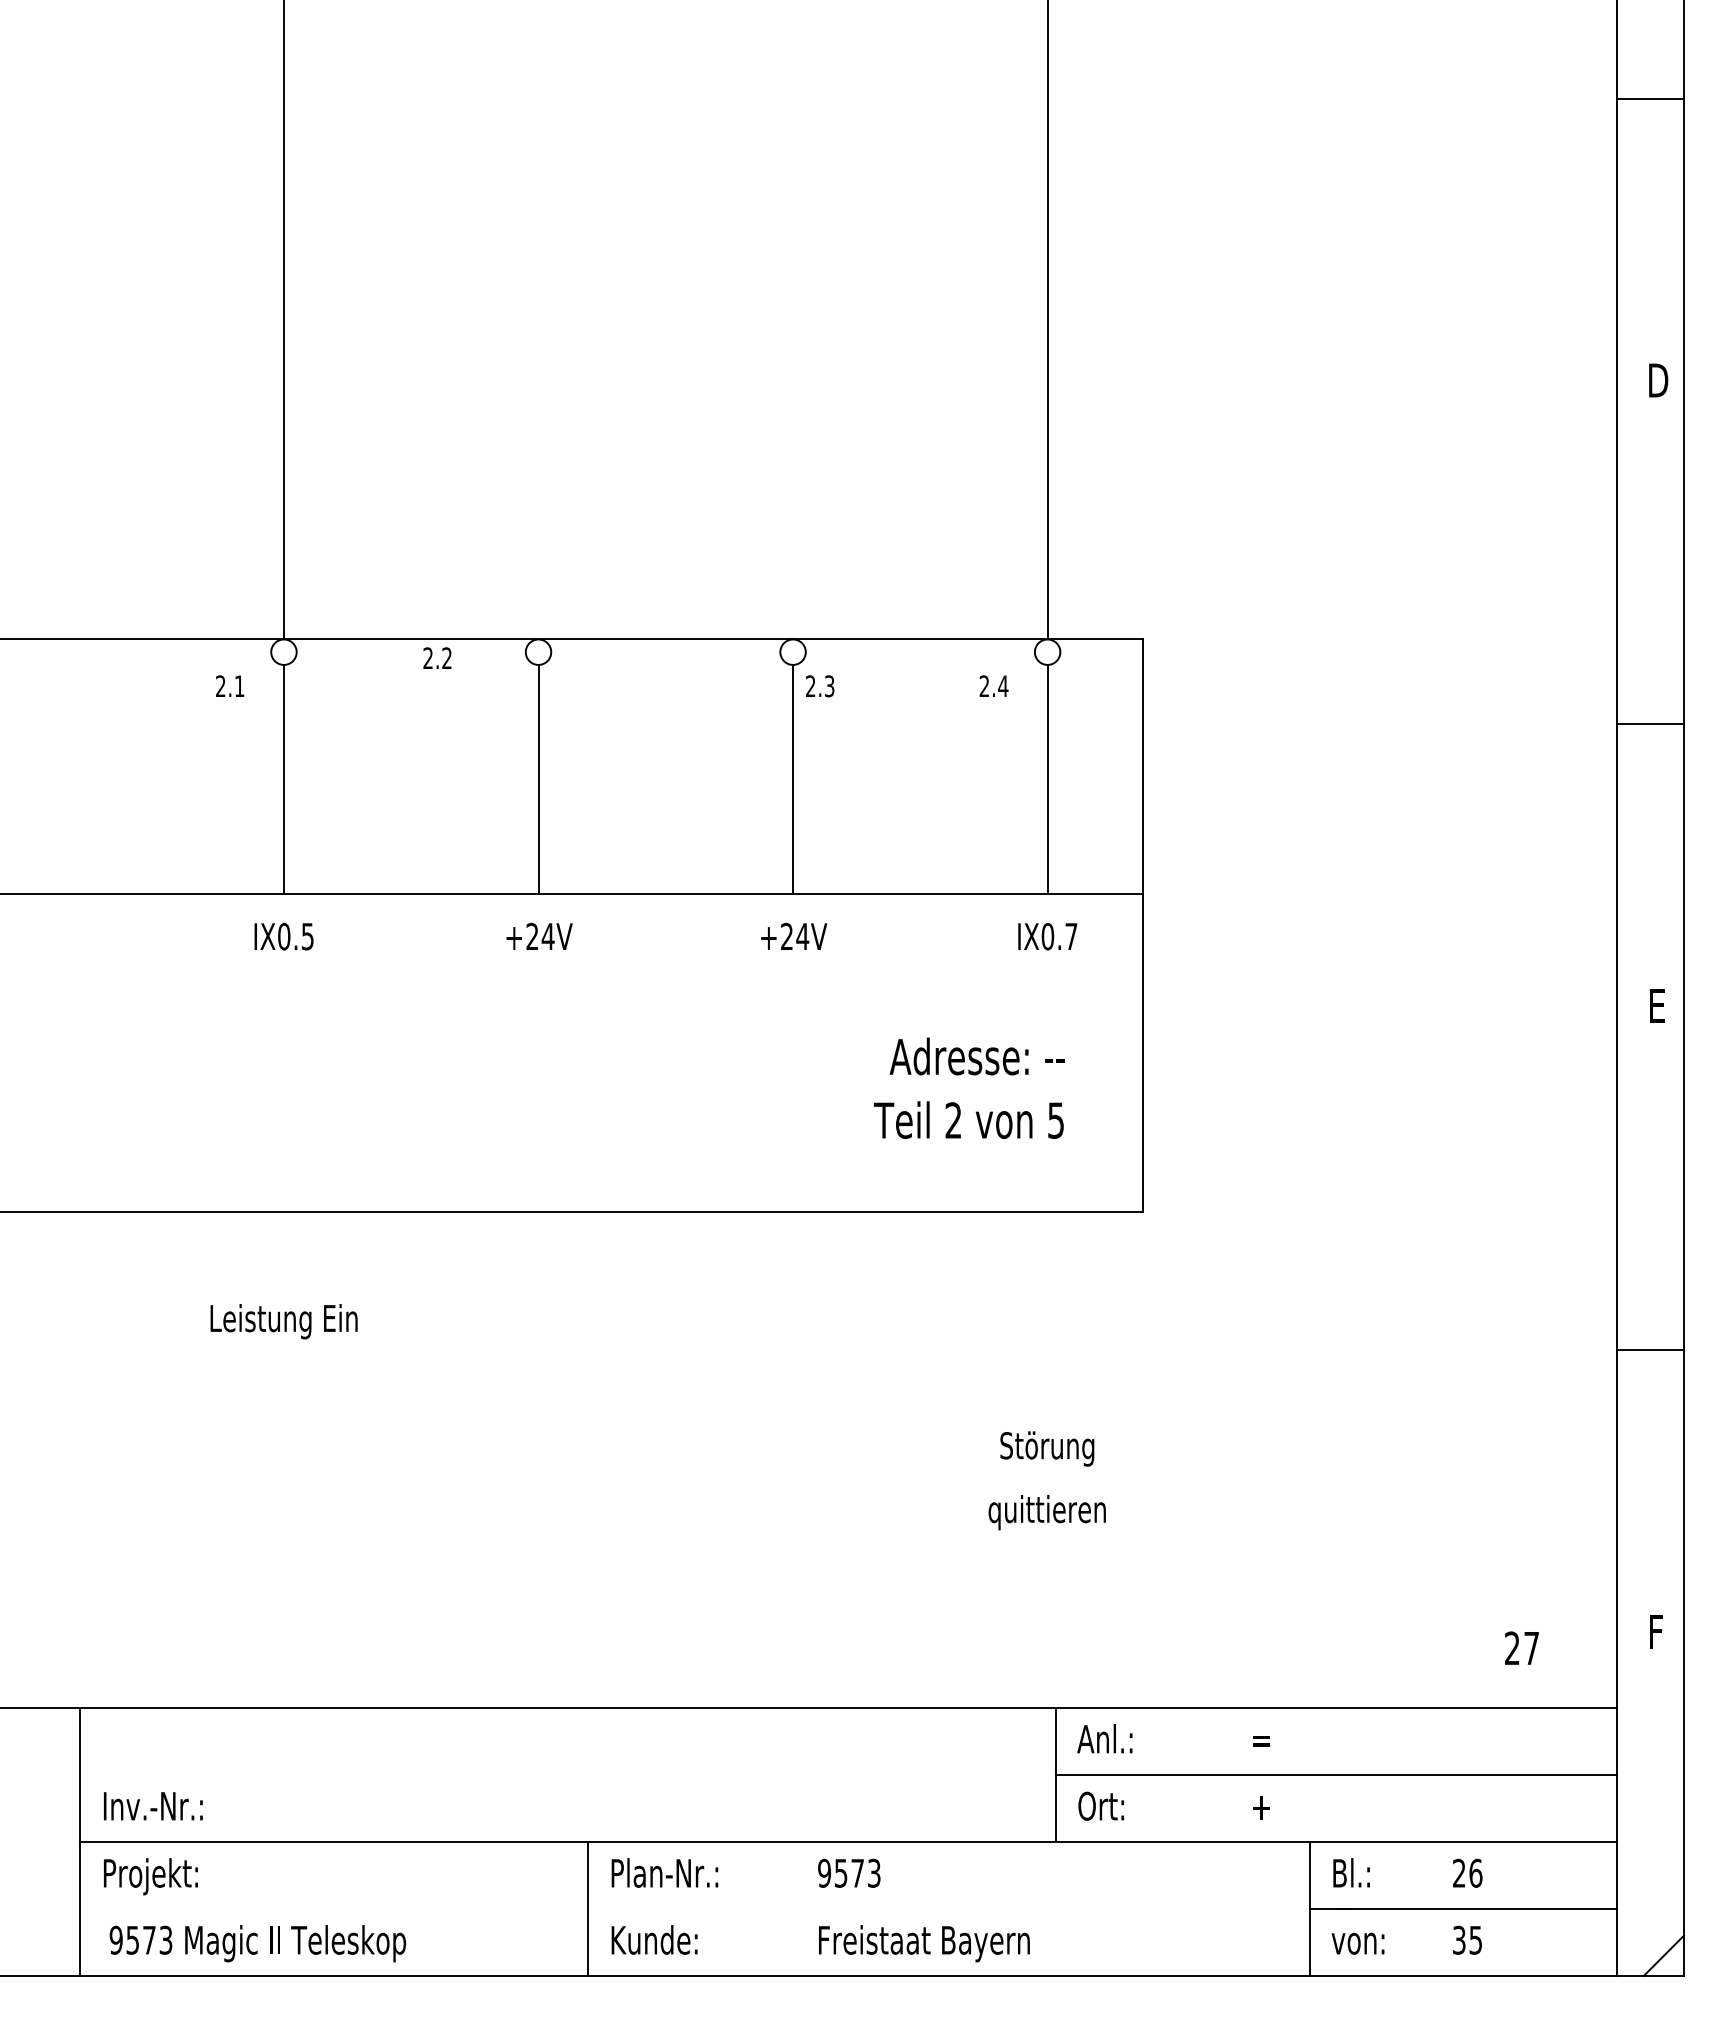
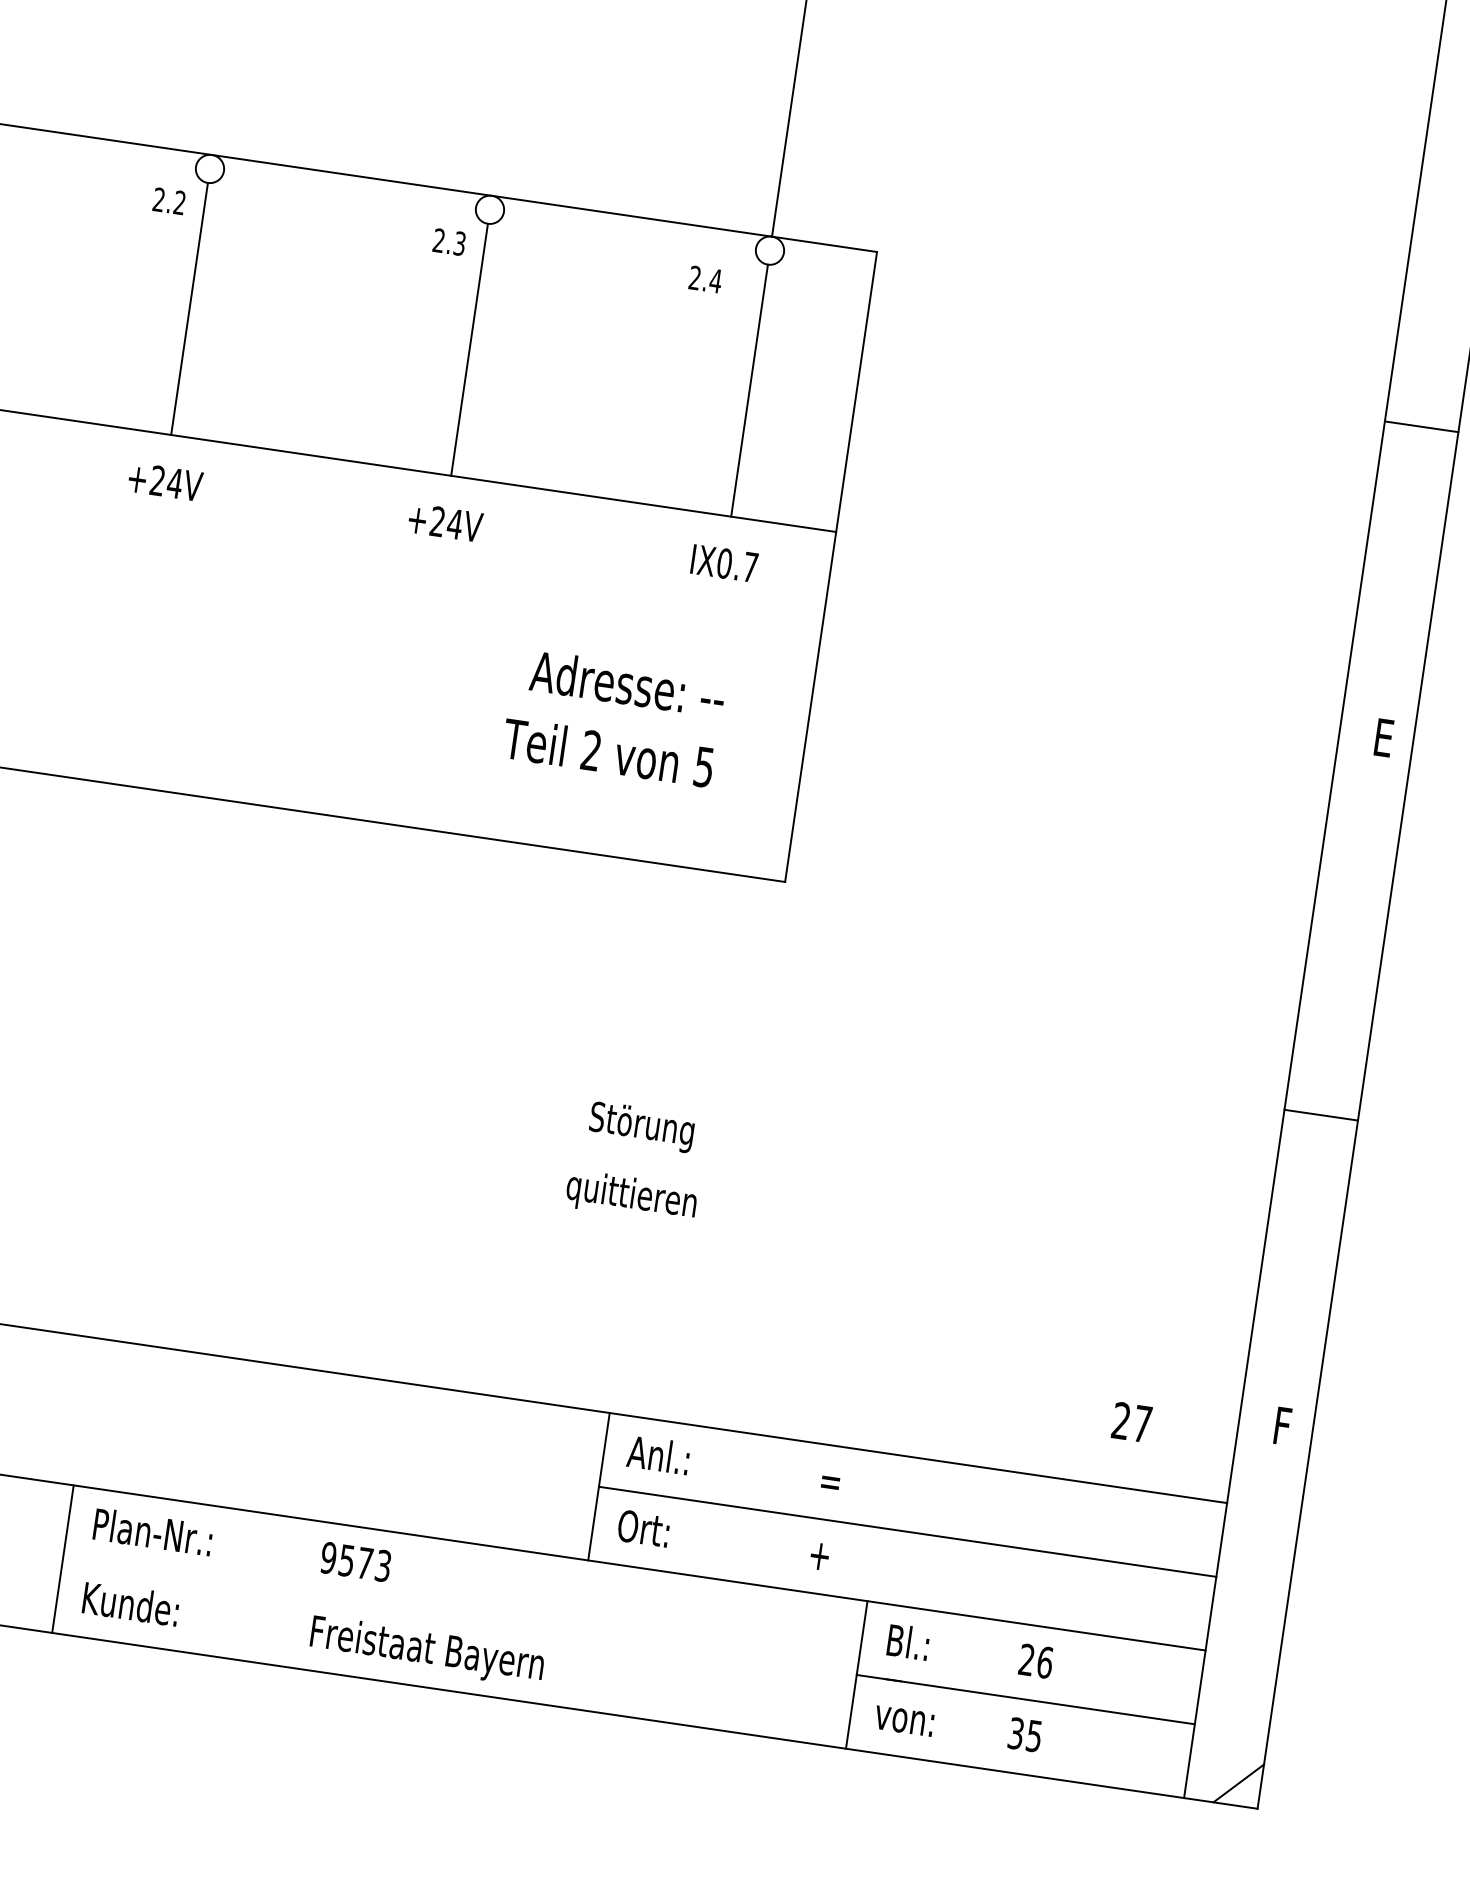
text: (437, 657) -> (169, 200), moved
text: (820, 686) -> (449, 242), moved

